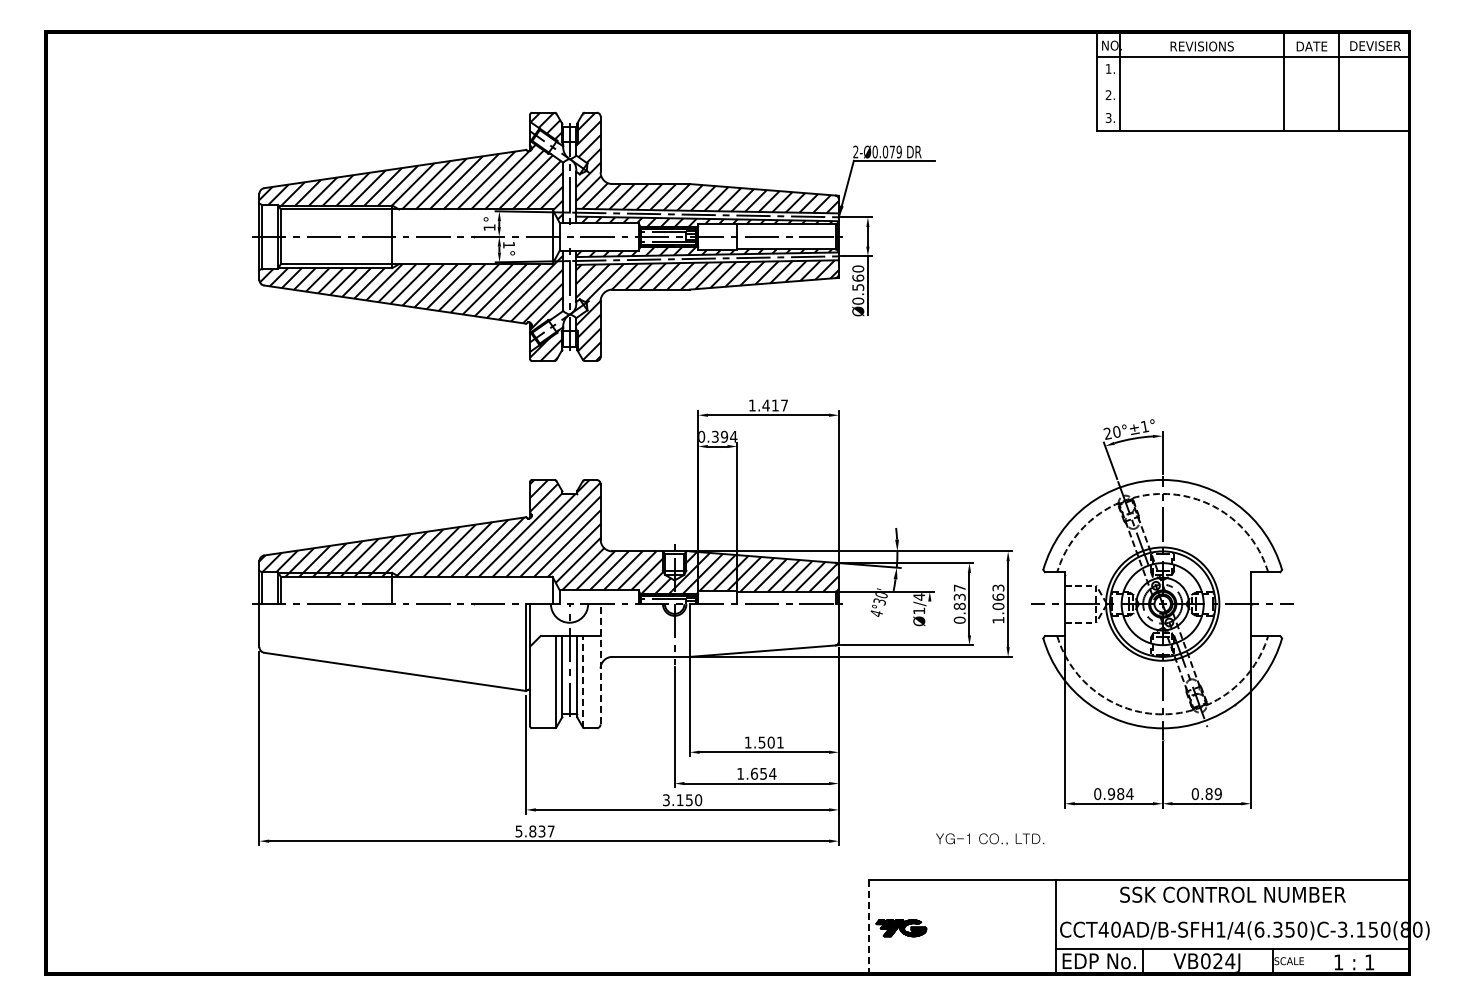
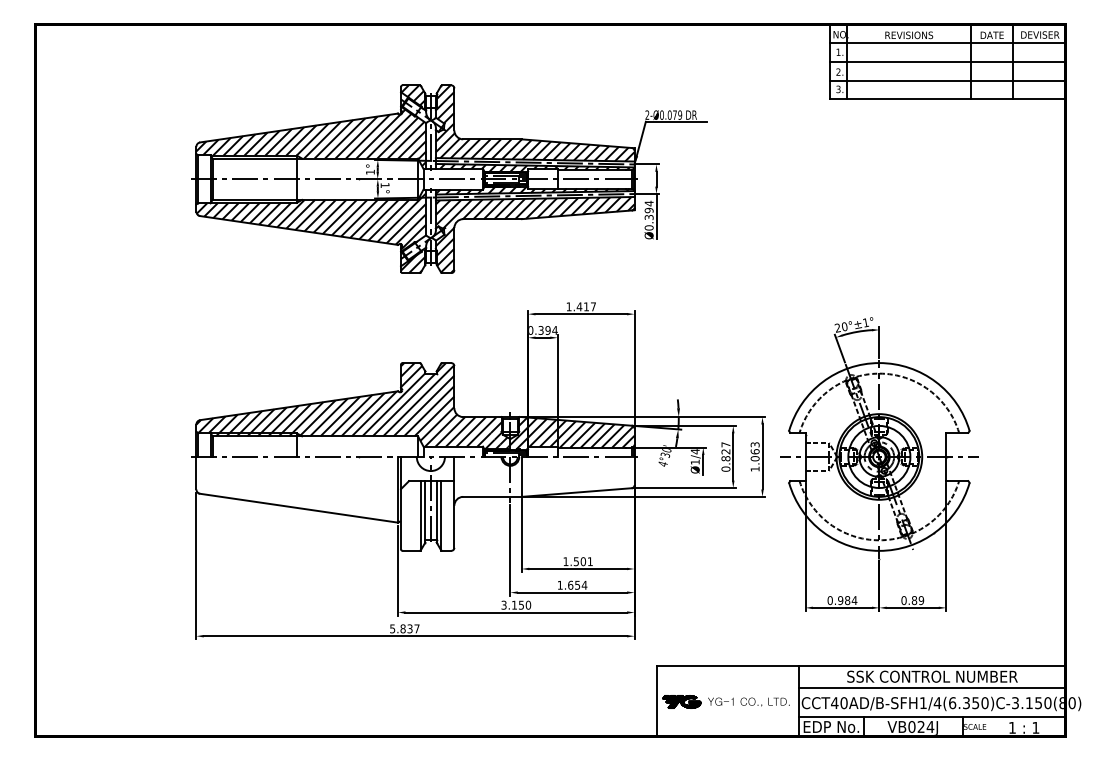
line: (1252, 82) -> (947, 62), added
line: (1252, 107) -> (947, 81), added
text: (858, 277) -> (649, 209), Ø0.560 -> Ø0.394
text: (959, 596) -> (725, 451), 0.837 -> 0.827
line: (929, 614) -> (703, 464), added
line: (600, 663) -> (454, 501), dashed -> solid
line: (583, 681) -> (441, 515), dashed -> solid
text: (990, 839) -> (749, 702), moved
line: (1232, 909) -> (932, 687), added
line: (868, 927) -> (656, 701), dashed -> solid

